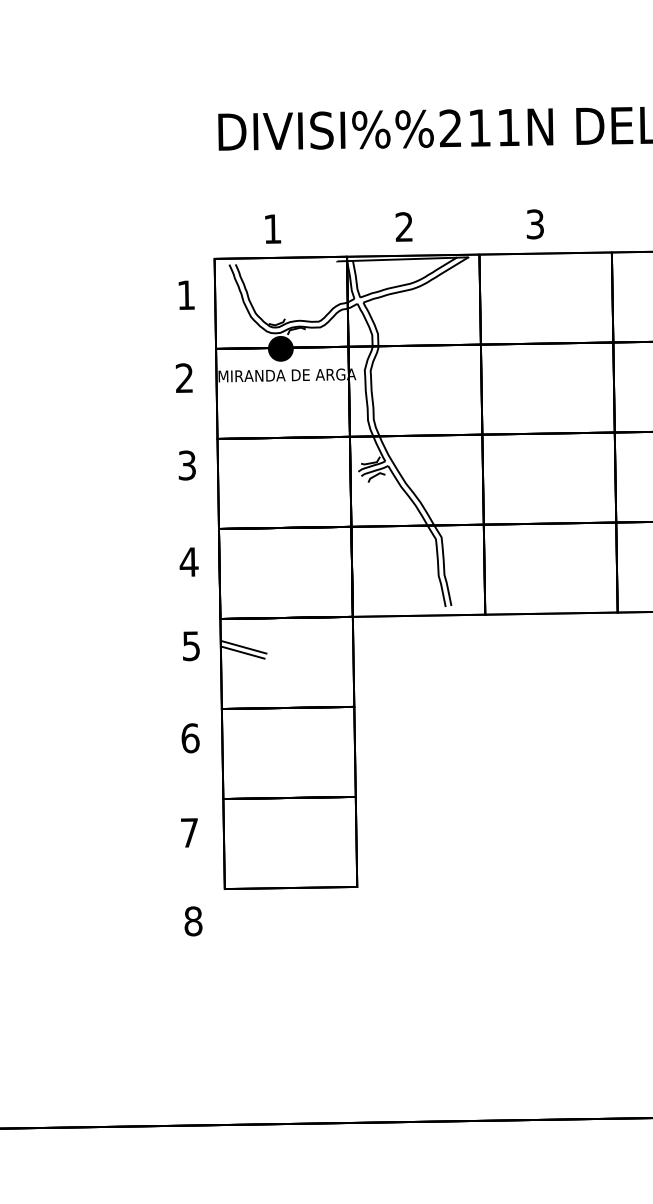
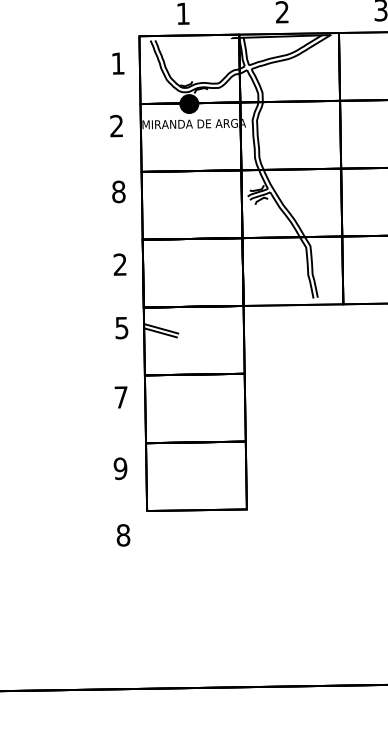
text: (187, 465) -> (119, 191), 3 -> 8
text: (188, 561) -> (119, 264), 4 -> 2
text: (190, 738) -> (121, 397), 6 -> 7
text: (189, 832) -> (120, 468), 7 -> 9

